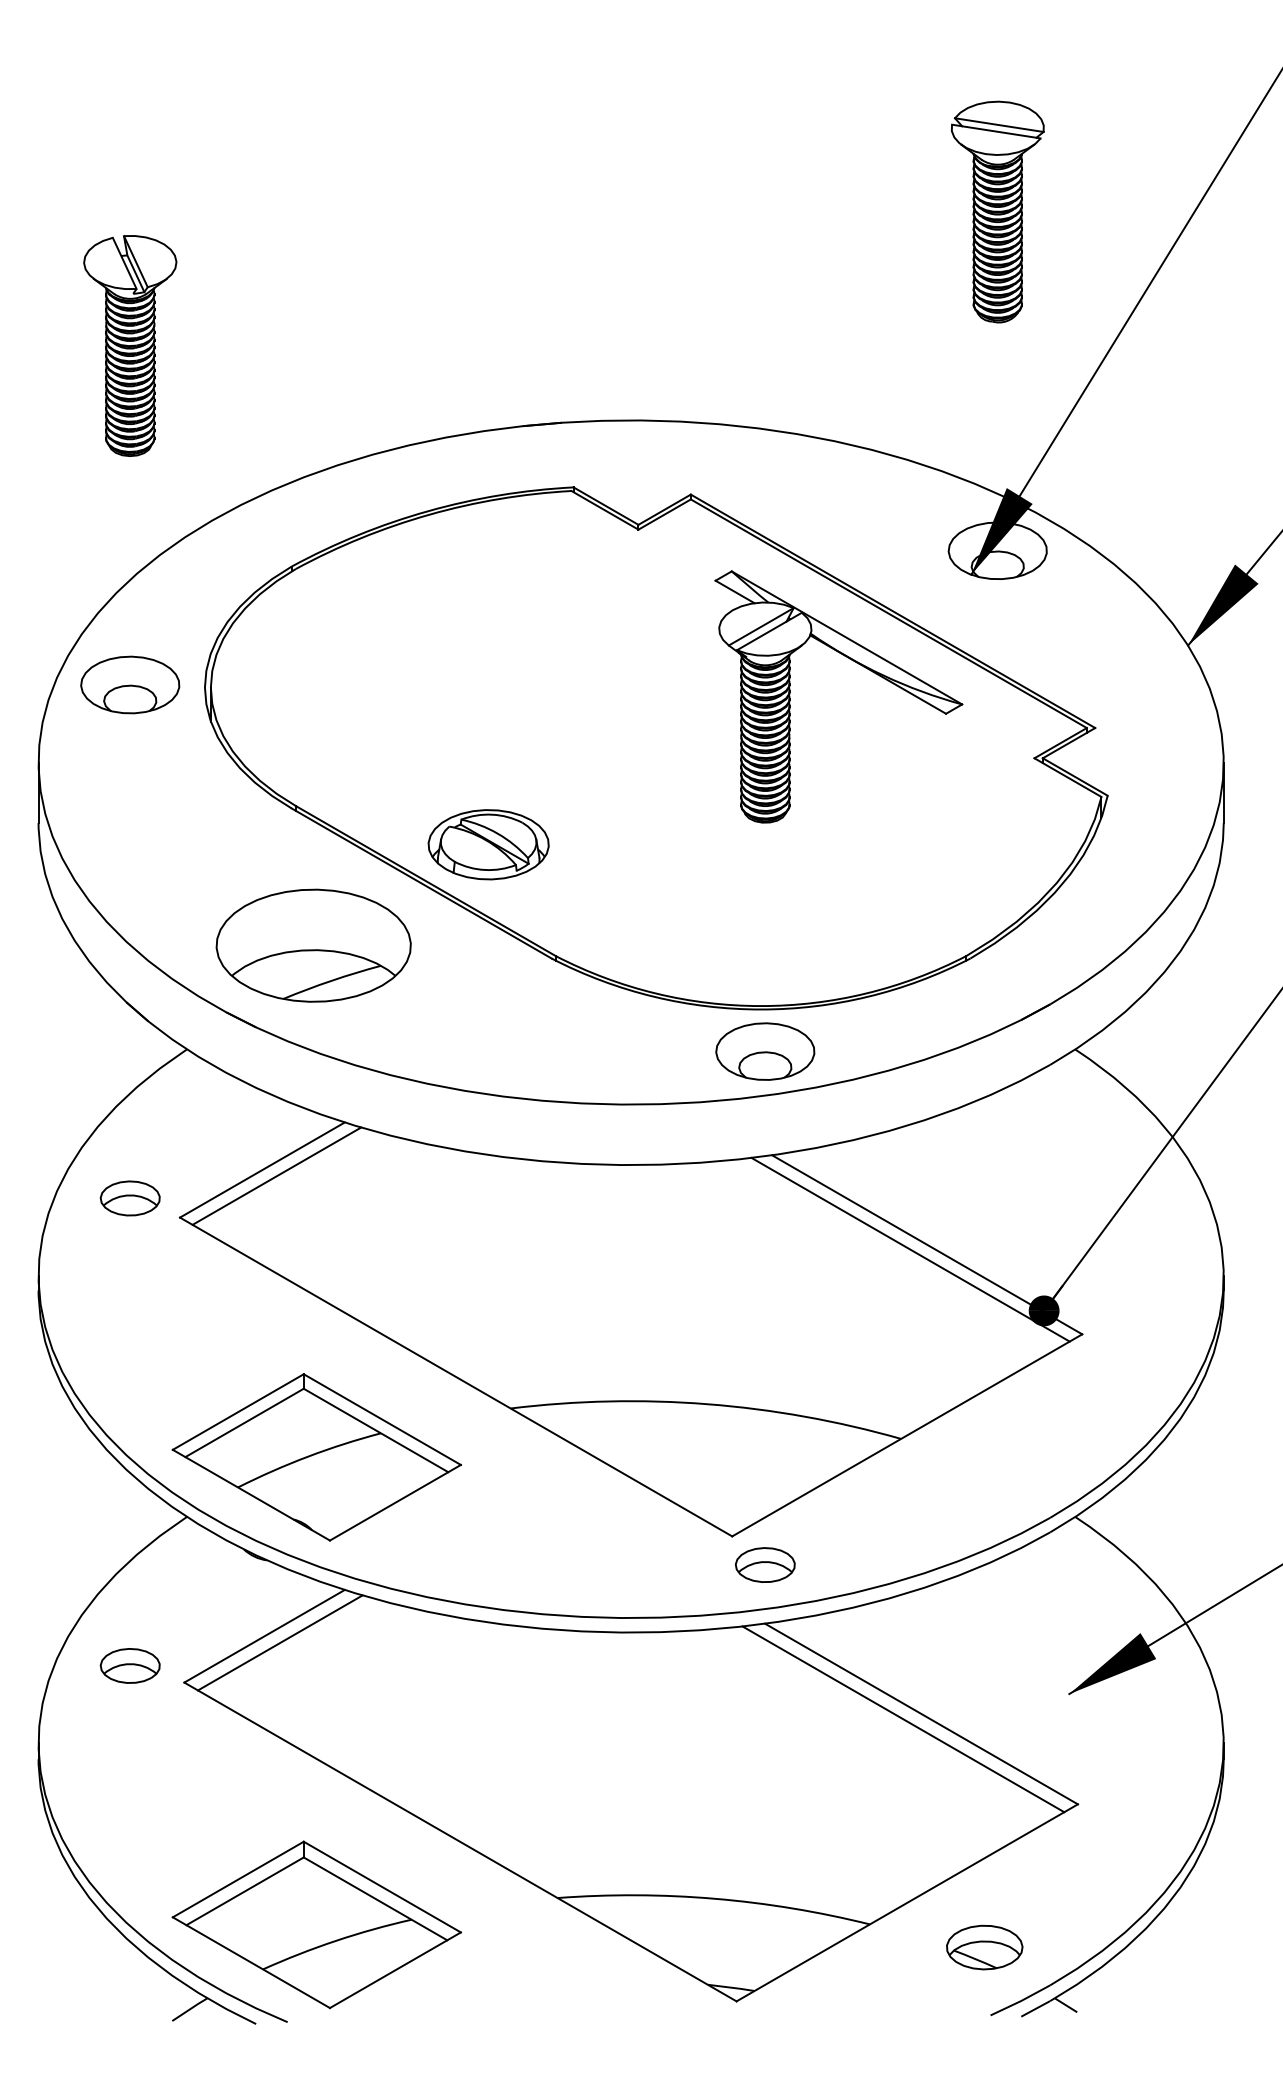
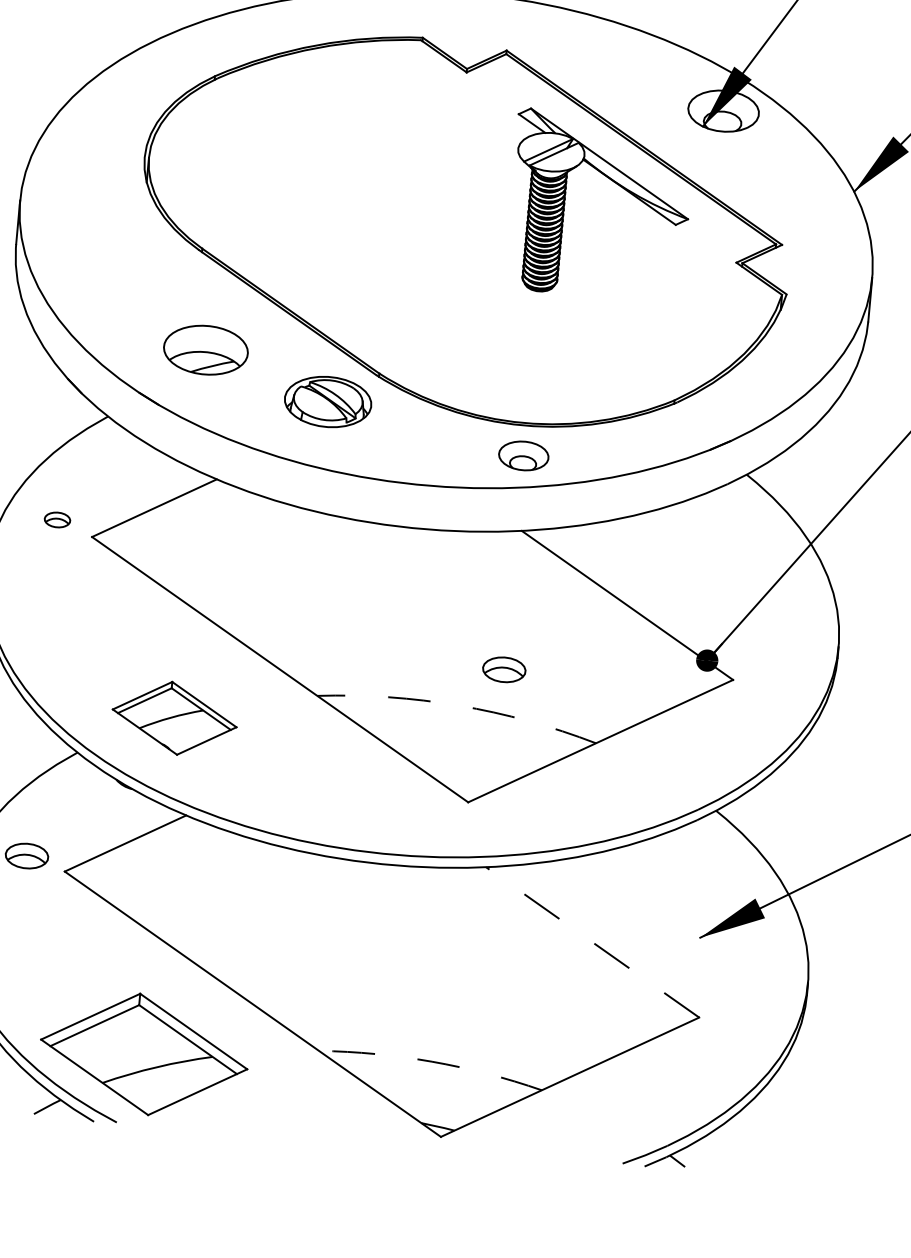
part: (130, 684) -> (91, 150), removed
part: (488, 844) -> (328, 401), moved
part: (313, 945) -> (205, 350), size x0.6
part: (765, 1051) -> (523, 455), size x0.7
line: (276, 1175) -> (164, 513), removed
part: (129, 1198) -> (57, 519), size x0.6
line: (910, 1249) -> (615, 607), removed
arc: (707, 1404) -> (459, 705), solid -> dashed
part: (316, 1457) -> (174, 718), size x0.6
part: (764, 1564) -> (503, 669), moved
line: (279, 1642) -> (135, 848), removed
line: (921, 1714) -> (592, 942), solid -> dashed
line: (903, 1719) -> (579, 945), removed
arc: (714, 1898) -> (431, 1061), solid -> dashed
part: (984, 1947) -> (622, 1114), removed

